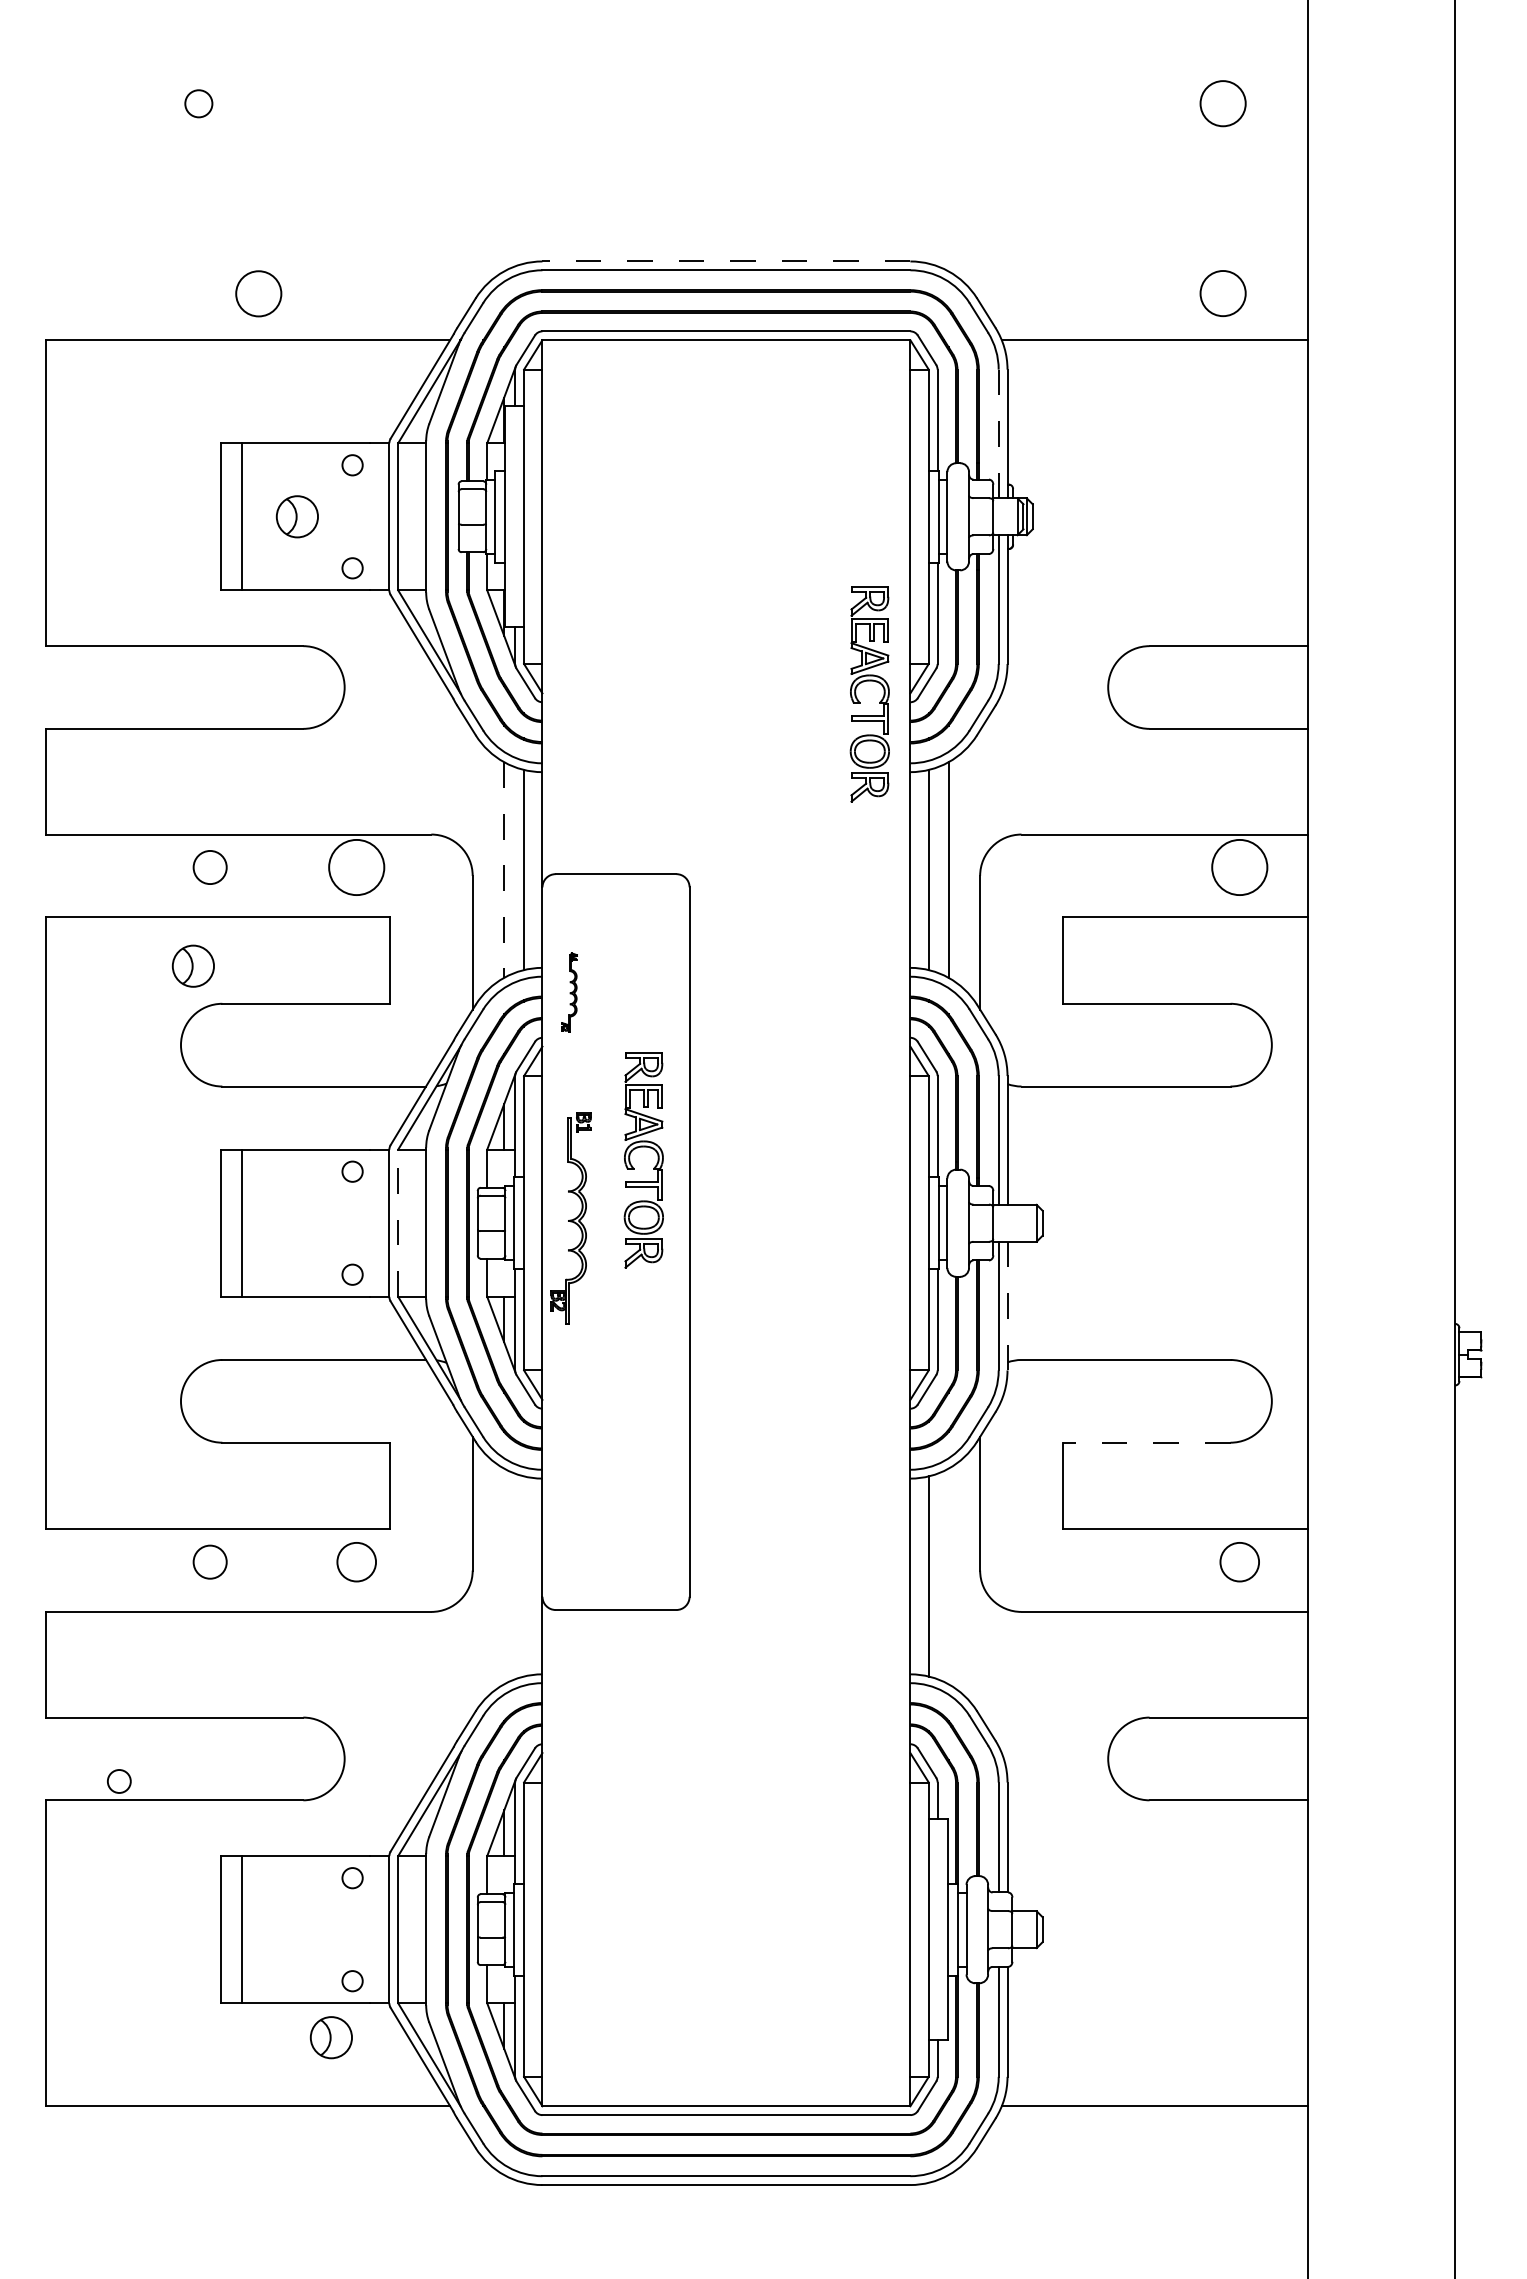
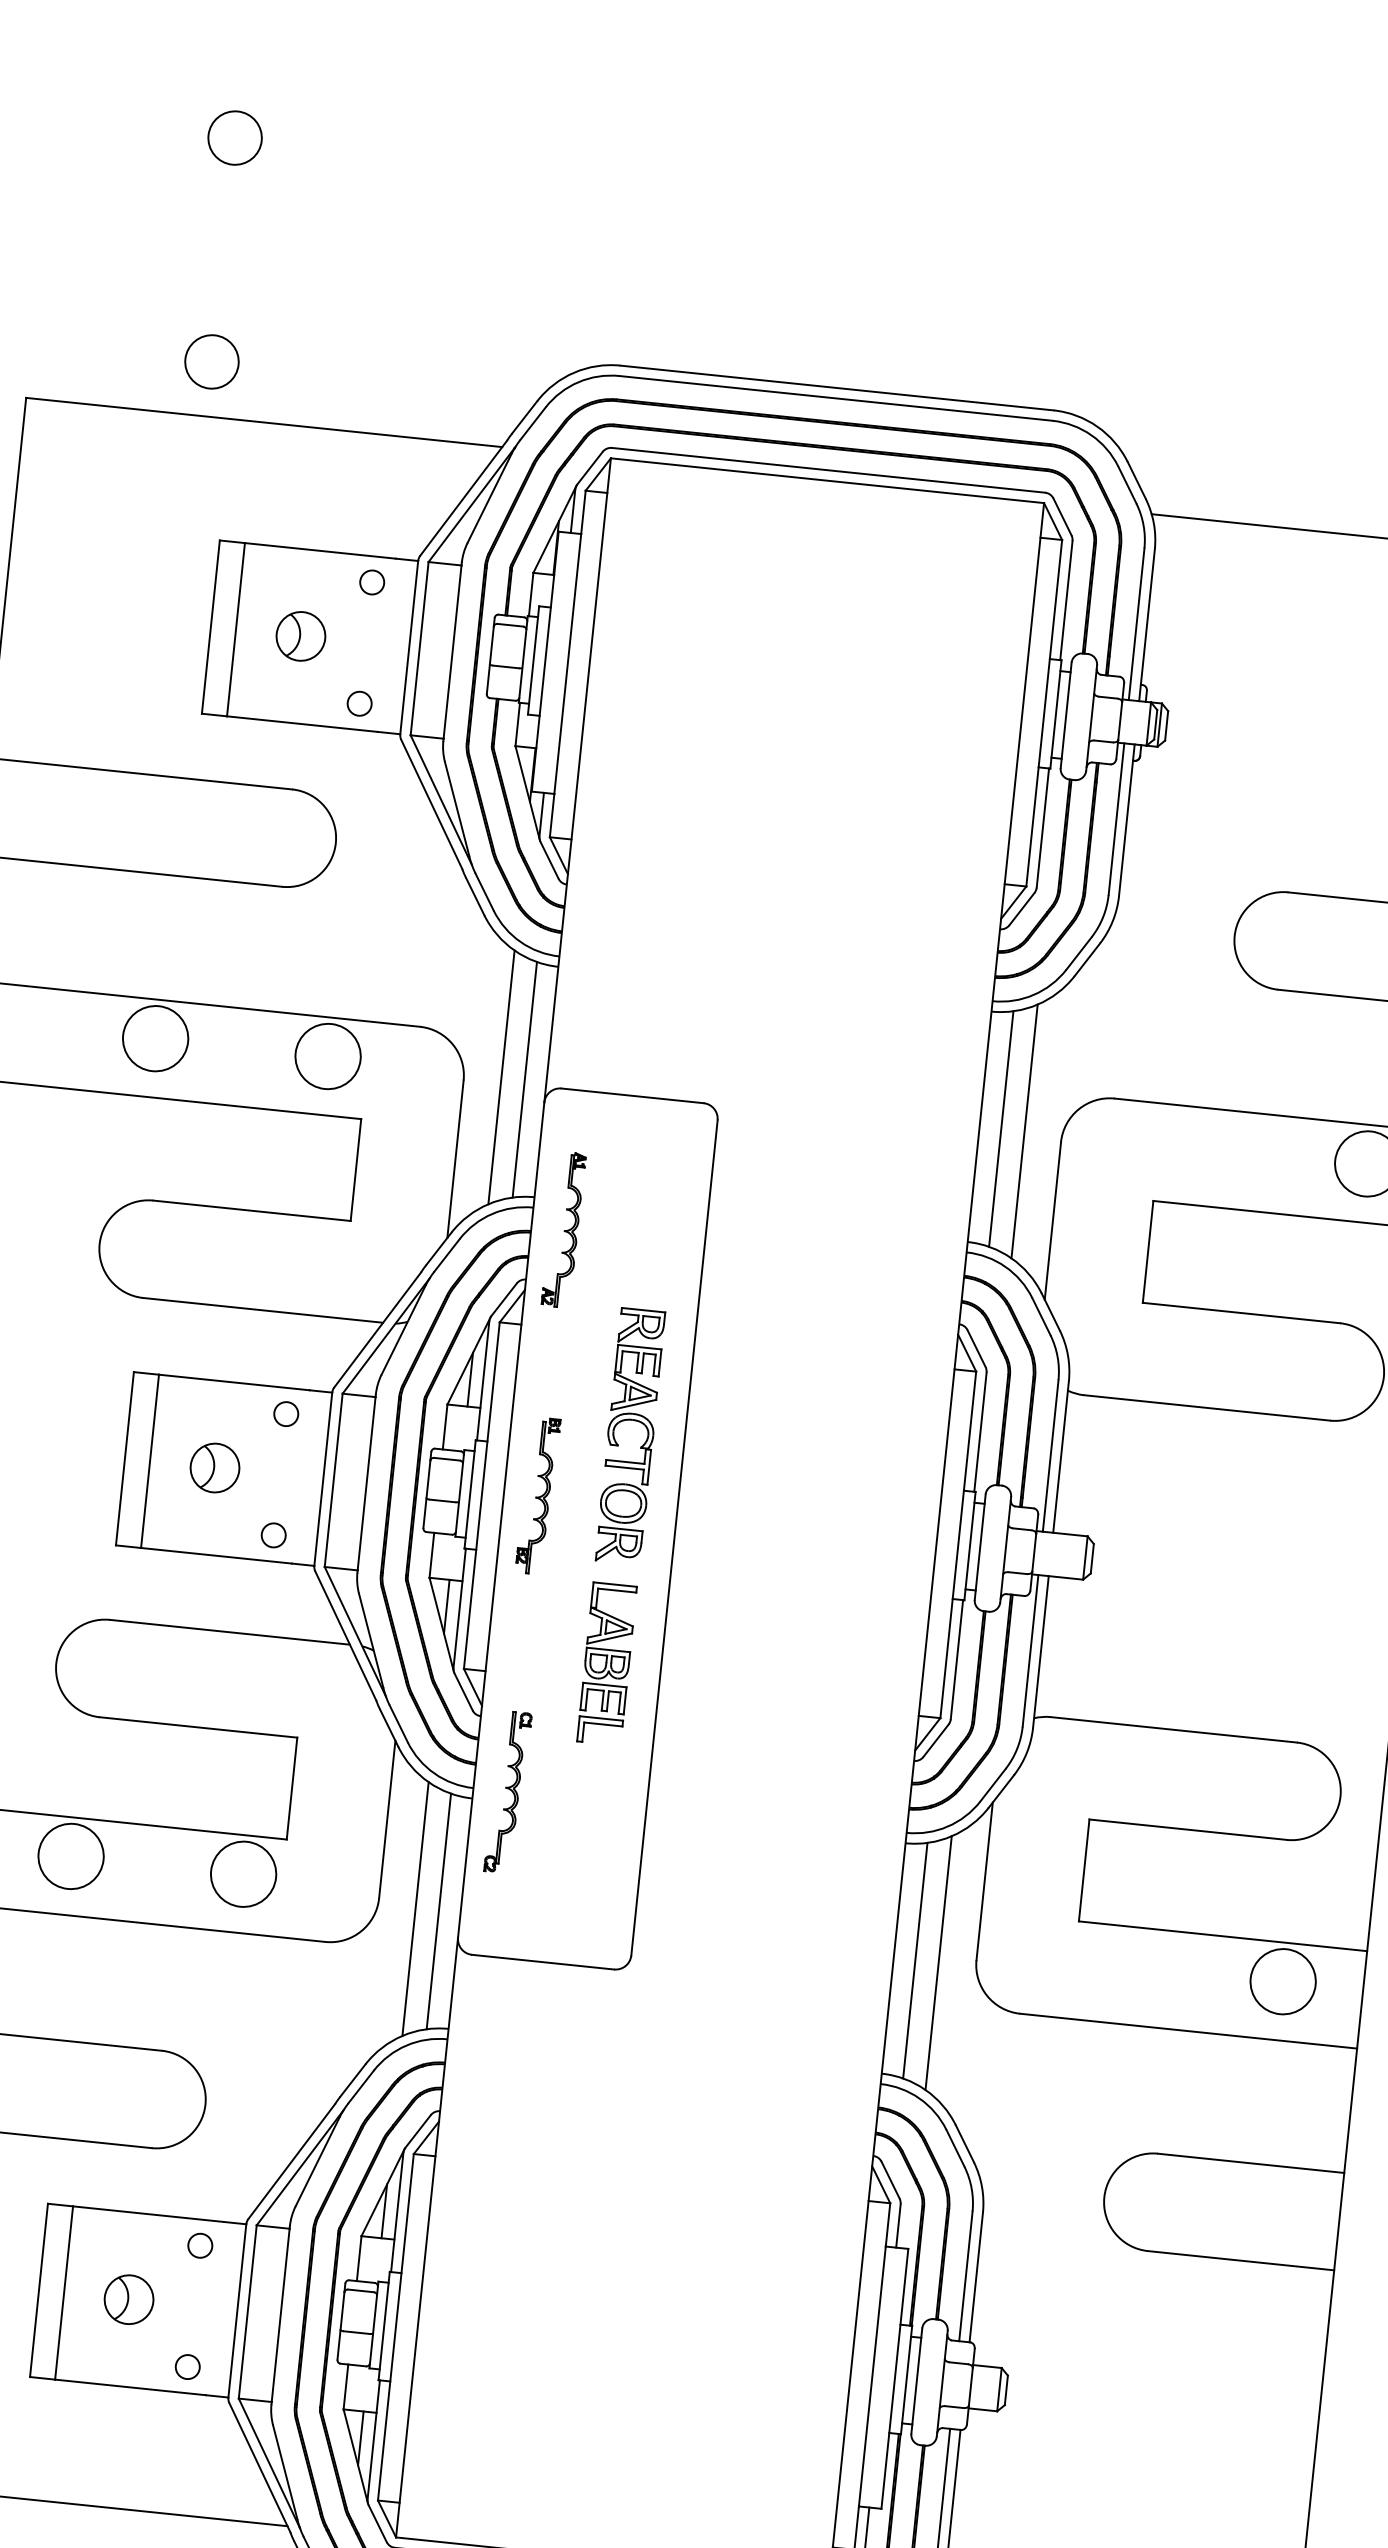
circle: (198, 103) -> (234, 137), size x1.67
line: (726, 261) -> (837, 388), dashed -> solid
circle: (258, 293) -> (211, 361), moved
line: (998, 434) -> (1136, 624), dashed -> solid
part: (860, 702) -> (941, 923), removed
circle: (209, 867) -> (154, 1038), size x1.67
line: (504, 870) -> (501, 1077), dashed -> solid
part: (192, 965) -> (214, 1467), moved
part: (569, 992) -> (563, 1229), size x1.67
part: (571, 1218) -> (538, 1495), size x0.62
line: (398, 1223) -> (334, 1480), dashed -> solid
line: (1007, 1305) -> (1040, 1651), dashed -> solid
part: (643, 1353) -> (606, 1663), added
line: (1146, 1442) -> (1187, 1829), dashed -> solid
part: (571, 1470) -> (507, 1792), added
circle: (209, 1561) -> (70, 1855), size x1.67
circle: (356, 1561) -> (243, 1873), size x1.43
circle: (1239, 1561) -> (1282, 1980), size x1.43
line: (504, 1576) -> (415, 1909), added
line: (524, 1576) -> (439, 1911), added
line: (948, 1576) -> (938, 1963), added
part: (330, 2037) -> (128, 2299), moved

